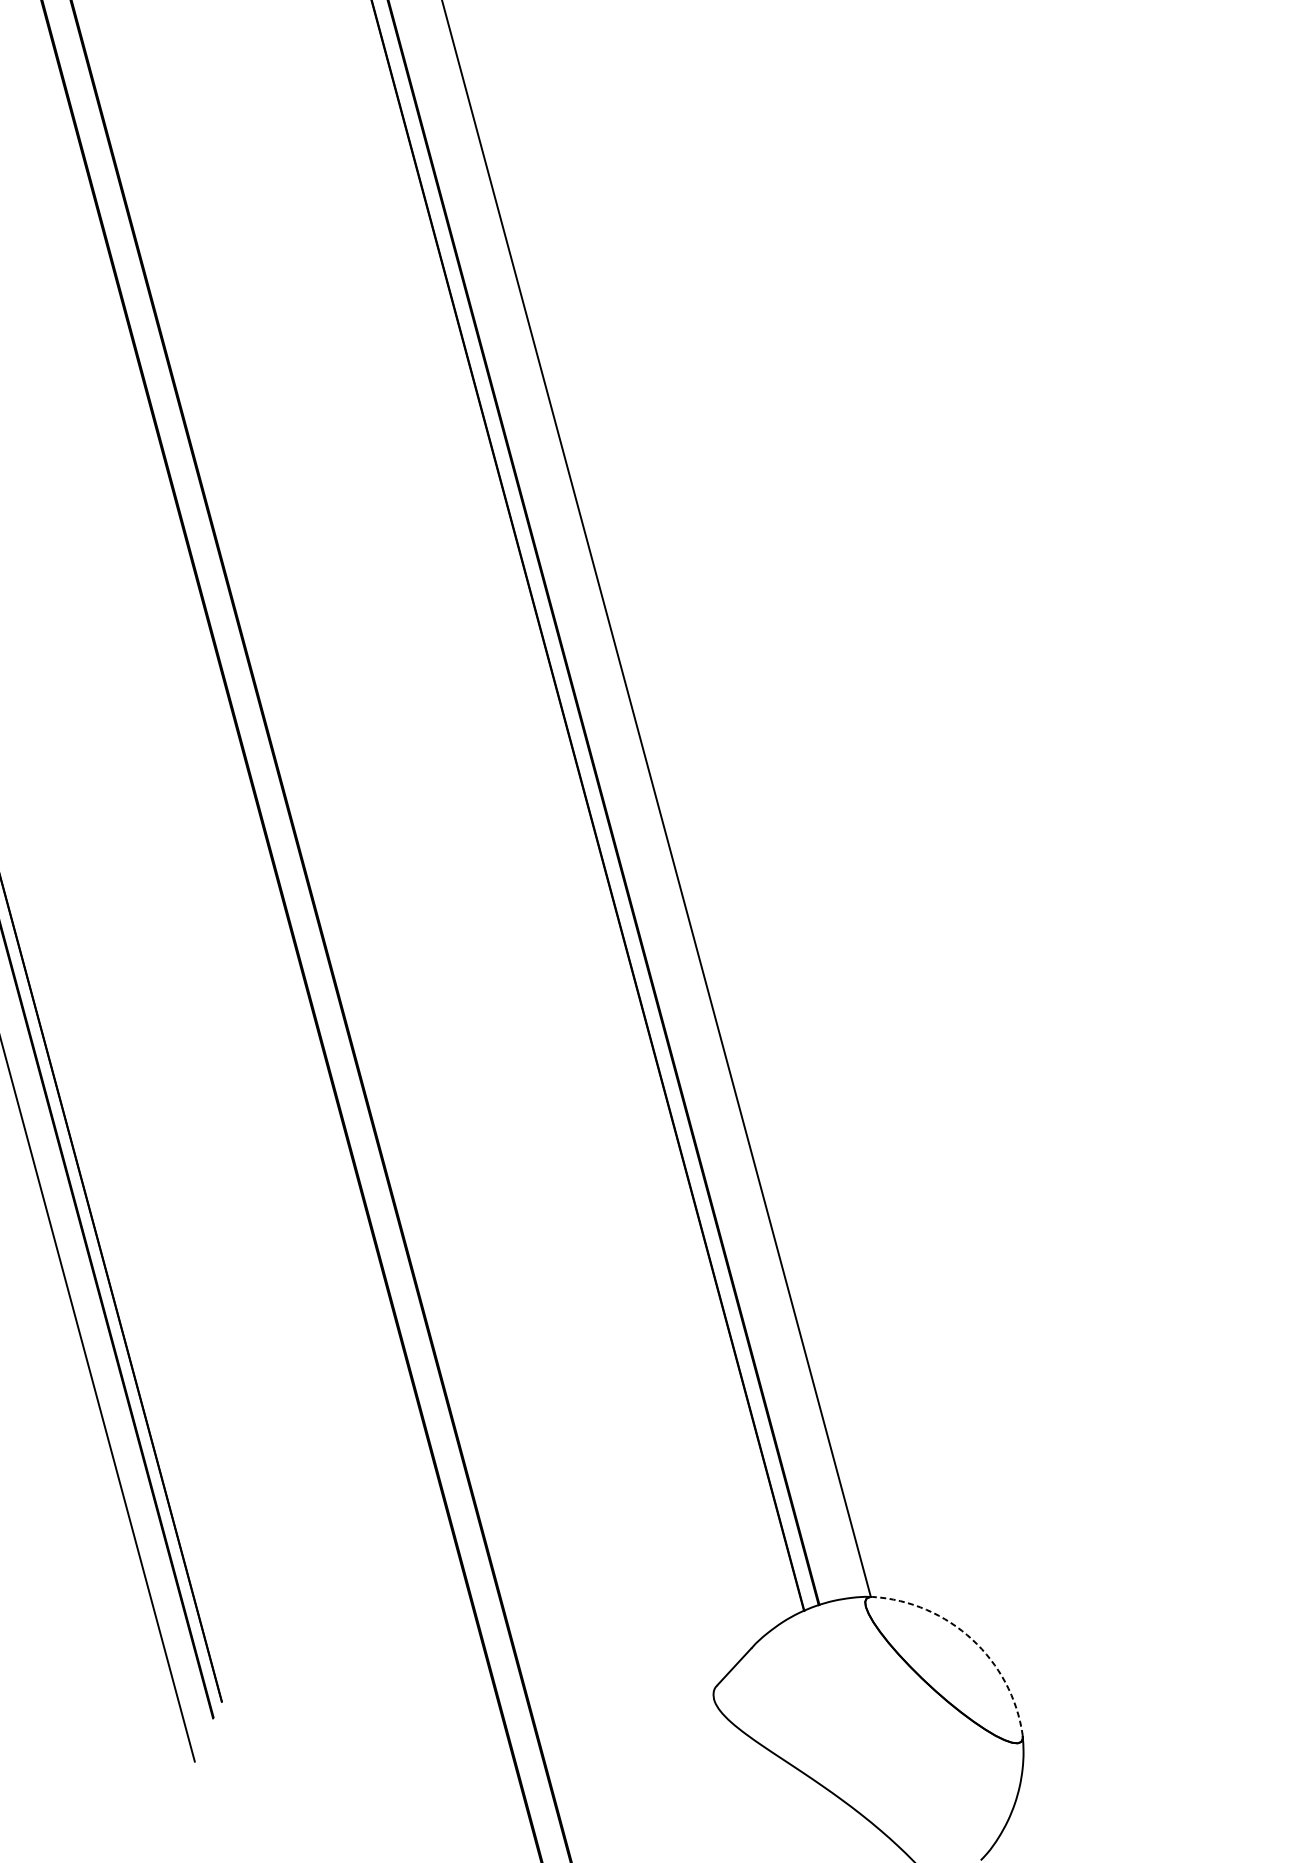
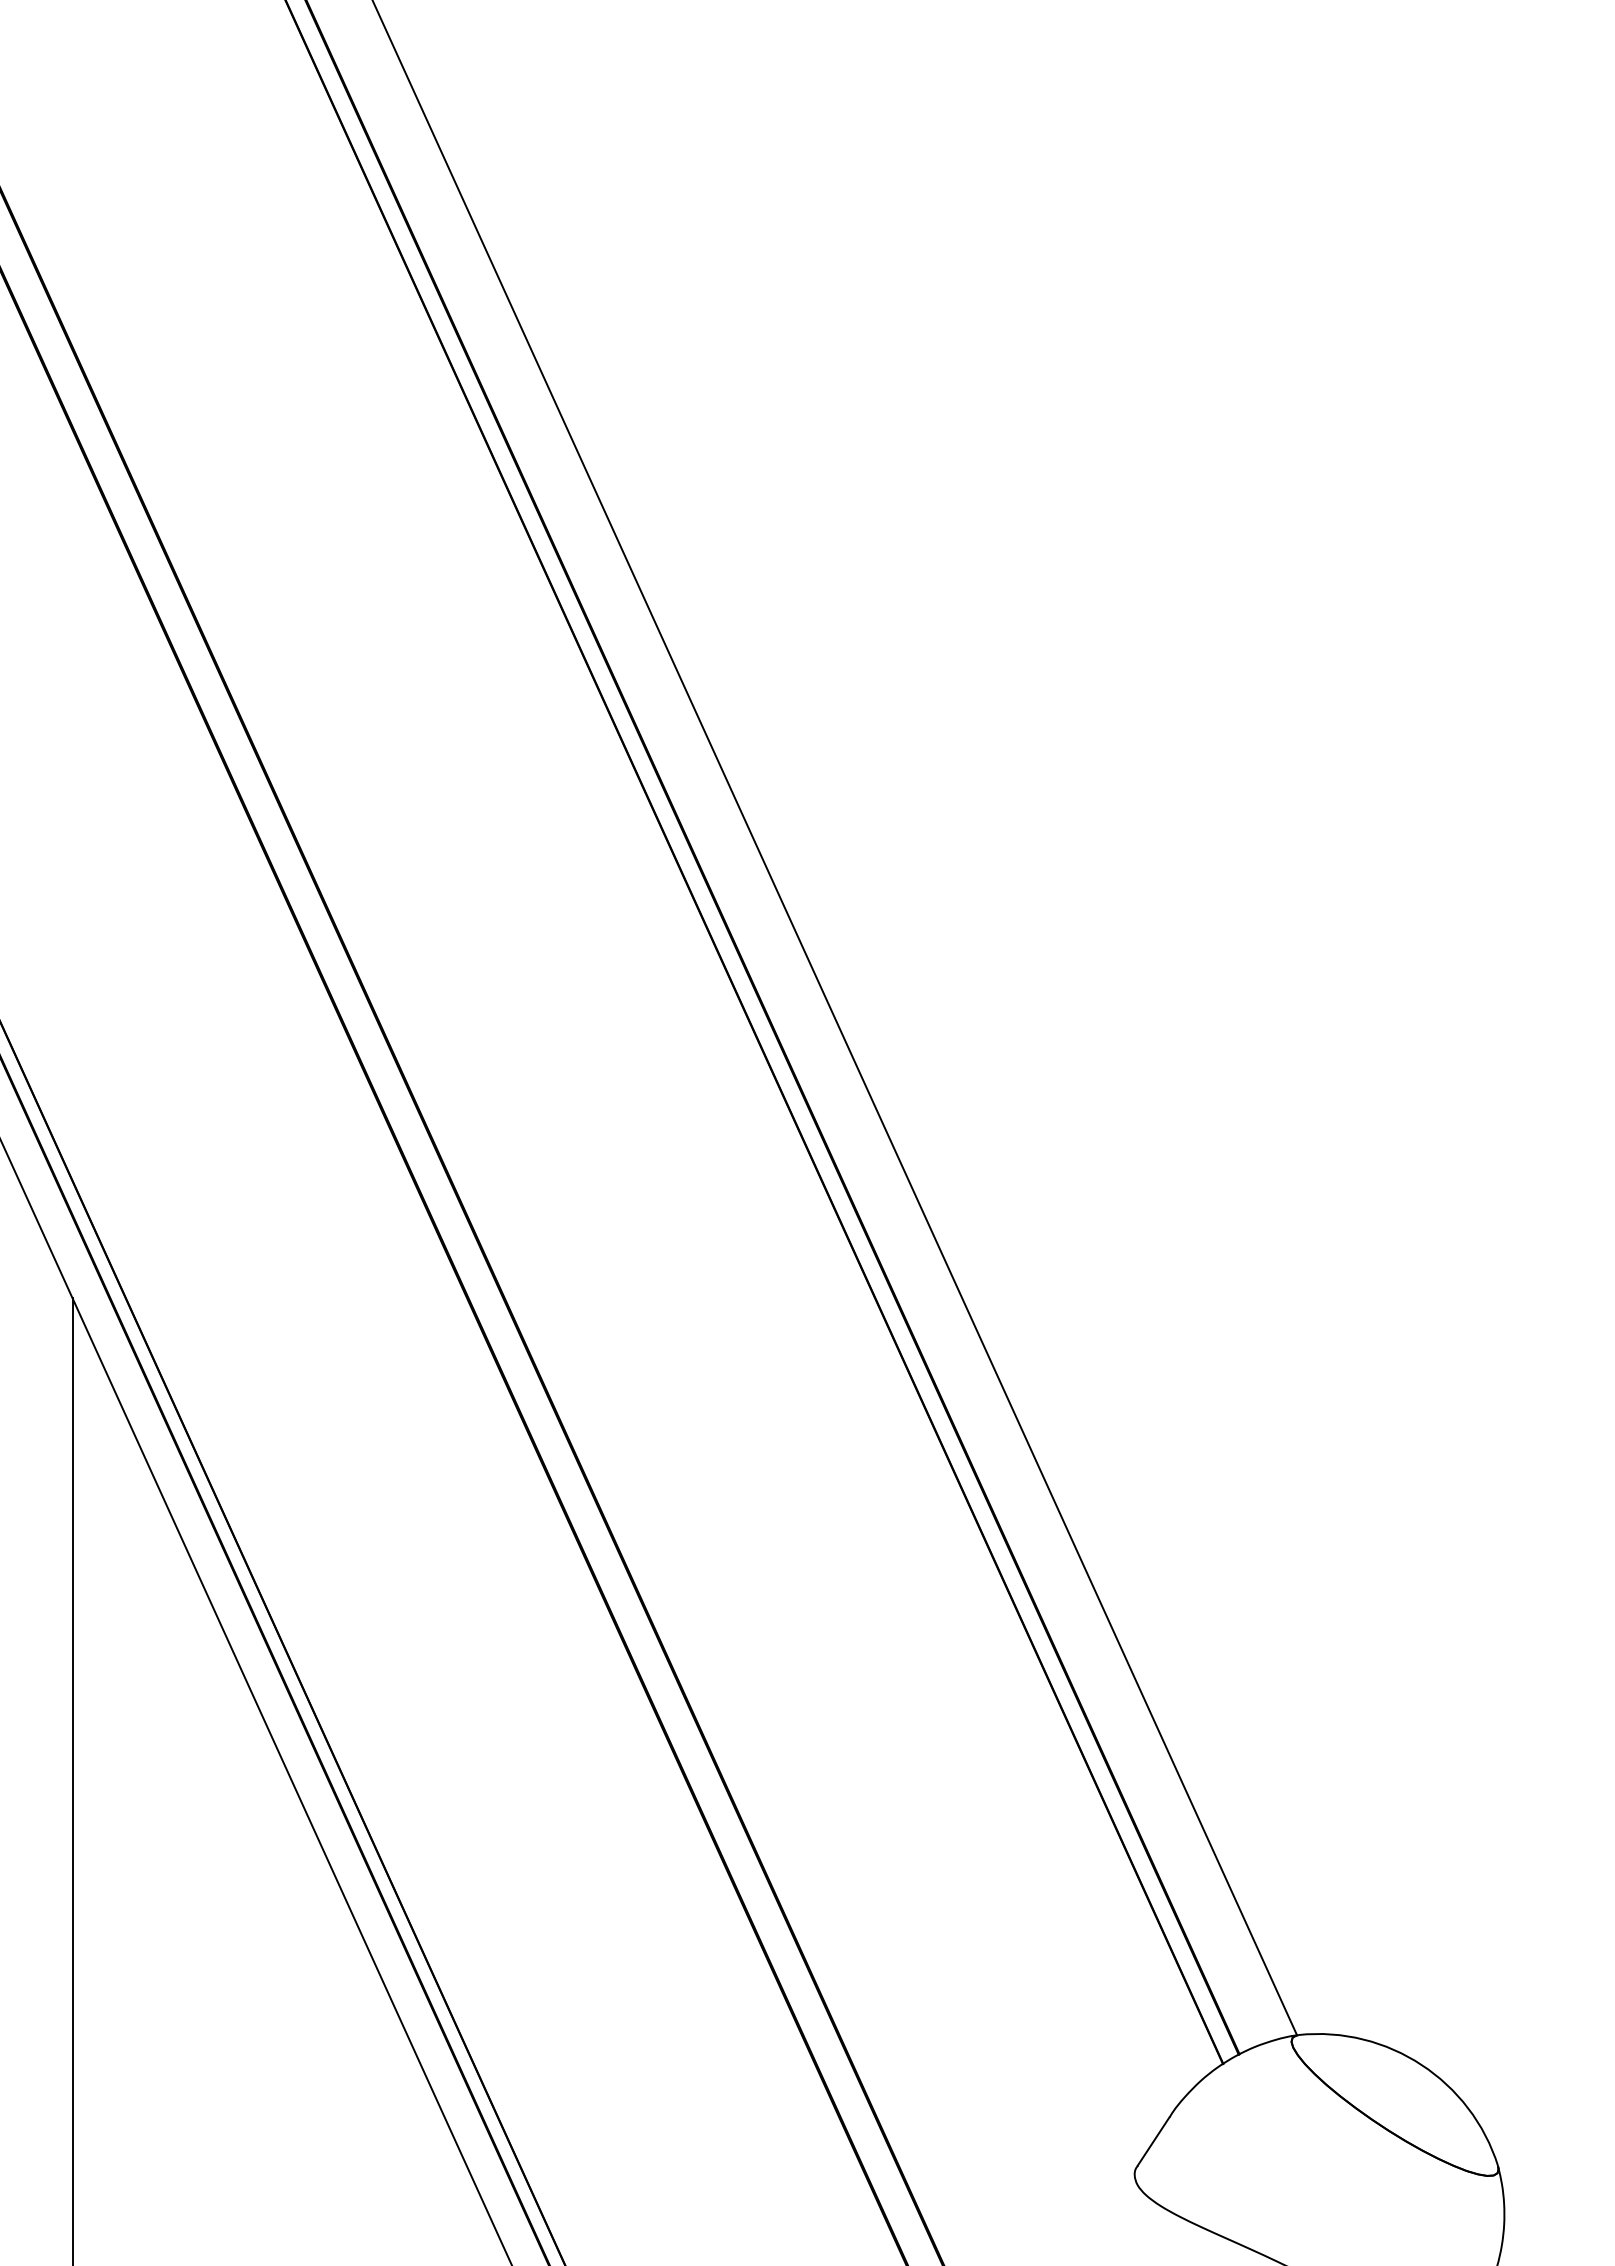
arc: (972, 1639) -> (1421, 2064), dashed -> solid

